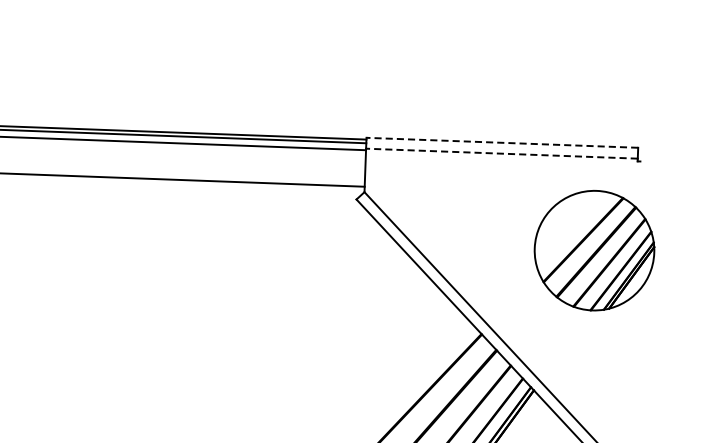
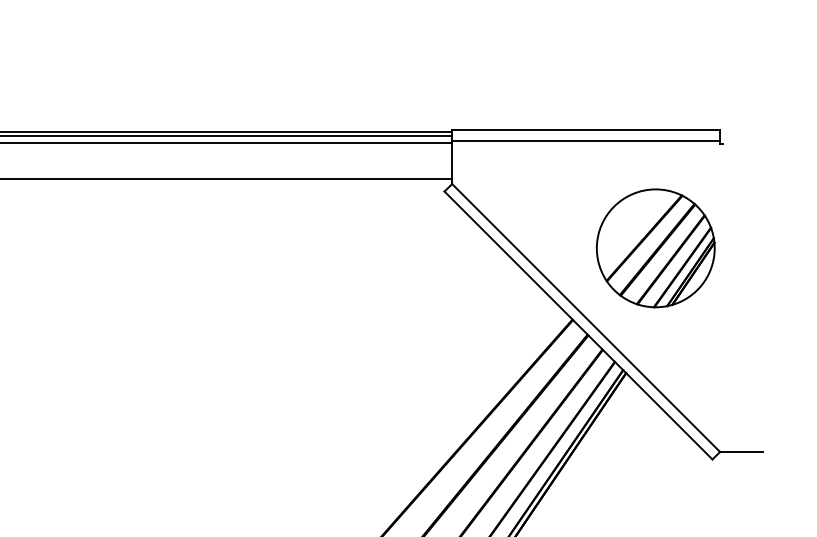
line: (502, 142) -> (586, 130), dashed -> solid
line: (502, 154) -> (586, 141), dashed -> solid
part: (594, 250) -> (655, 248), moved

